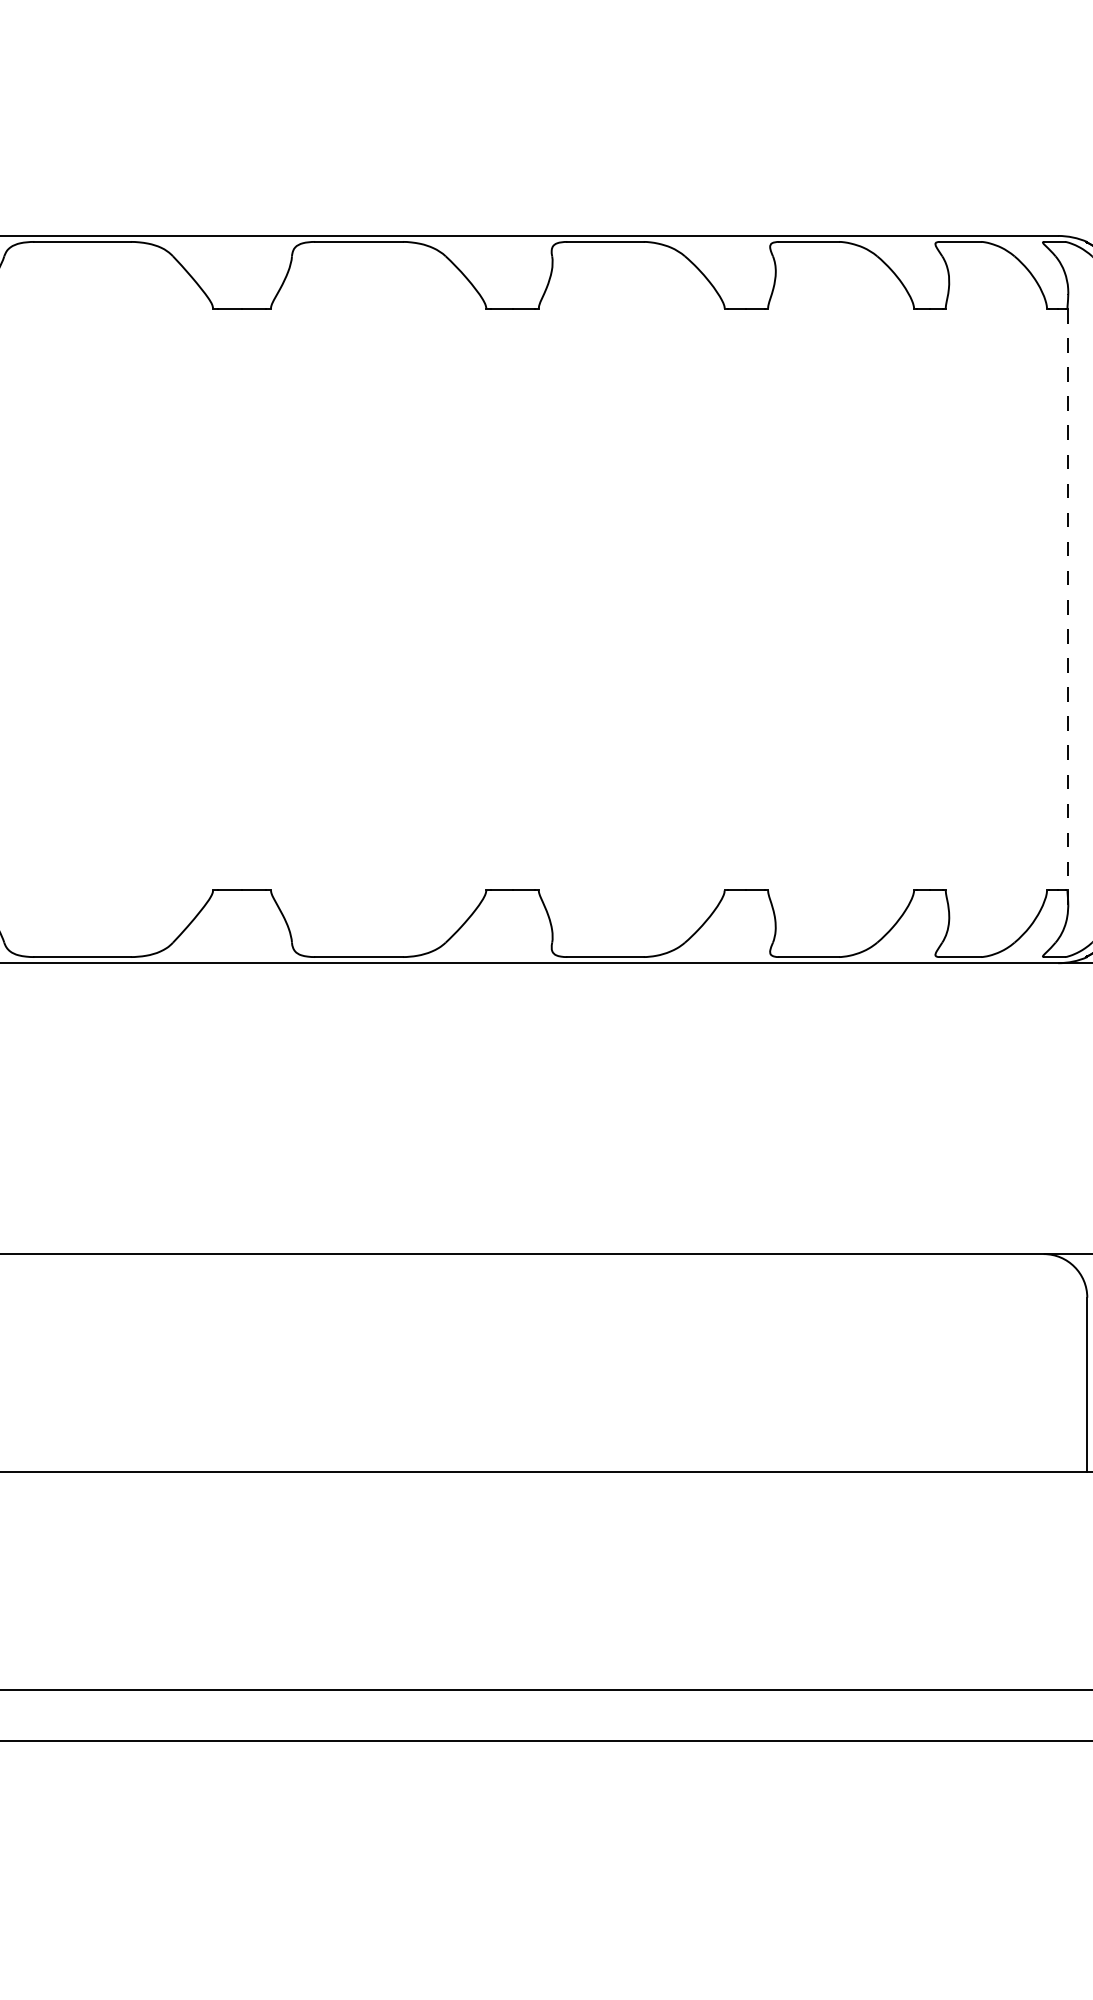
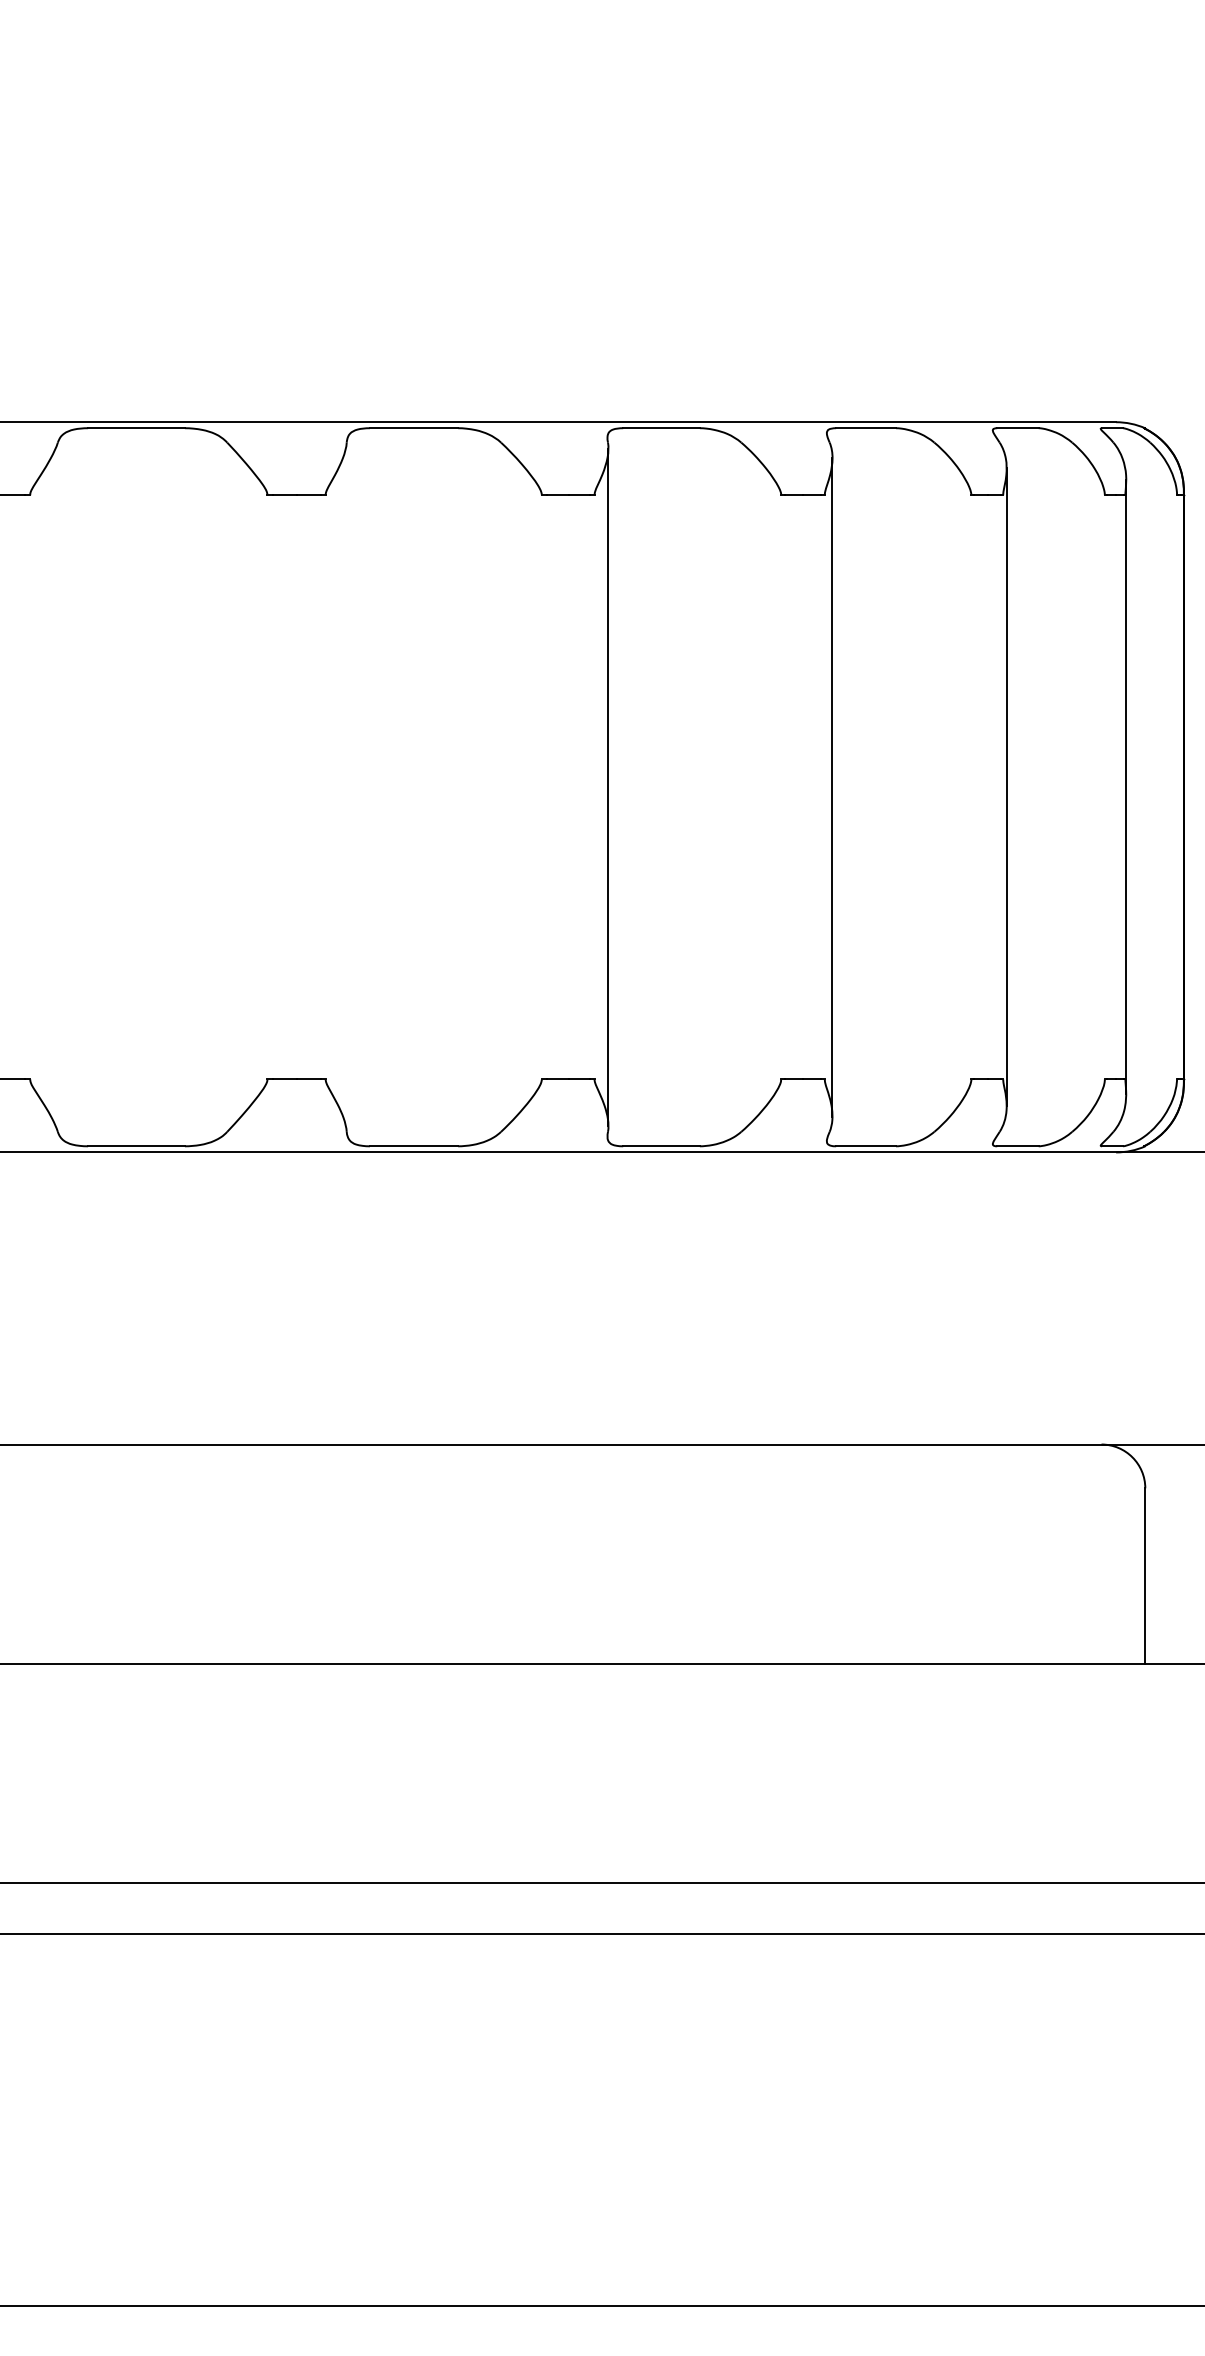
line: (552, 598) -> (608, 786), added
line: (1068, 598) -> (1126, 786), dashed -> solid
line: (775, 599) -> (832, 787), added
line: (949, 599) -> (1006, 787), added

